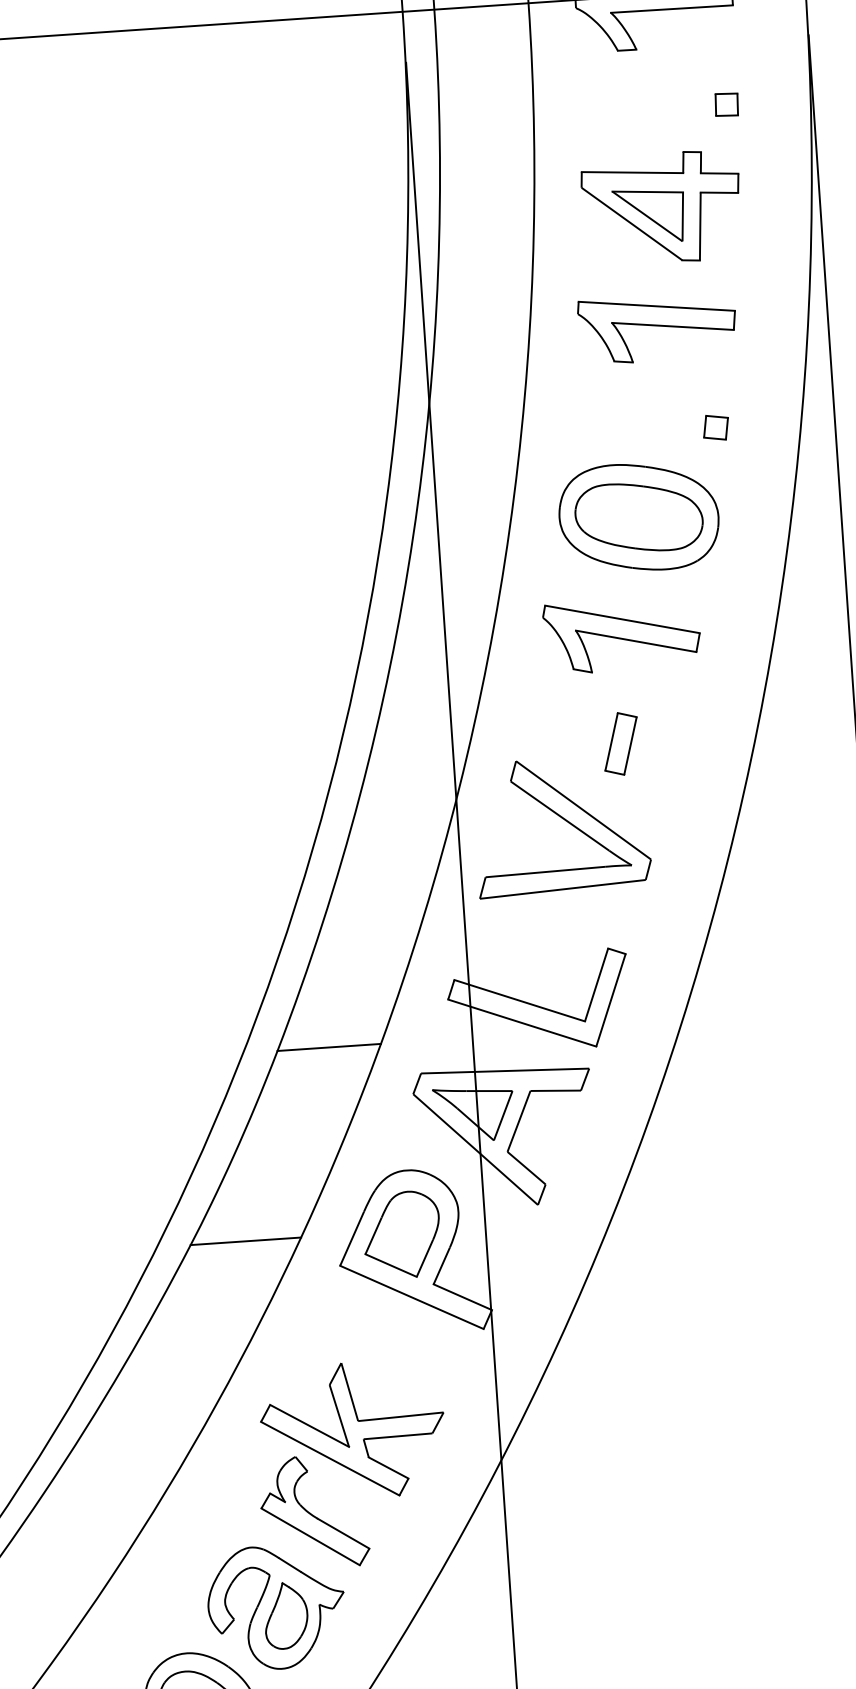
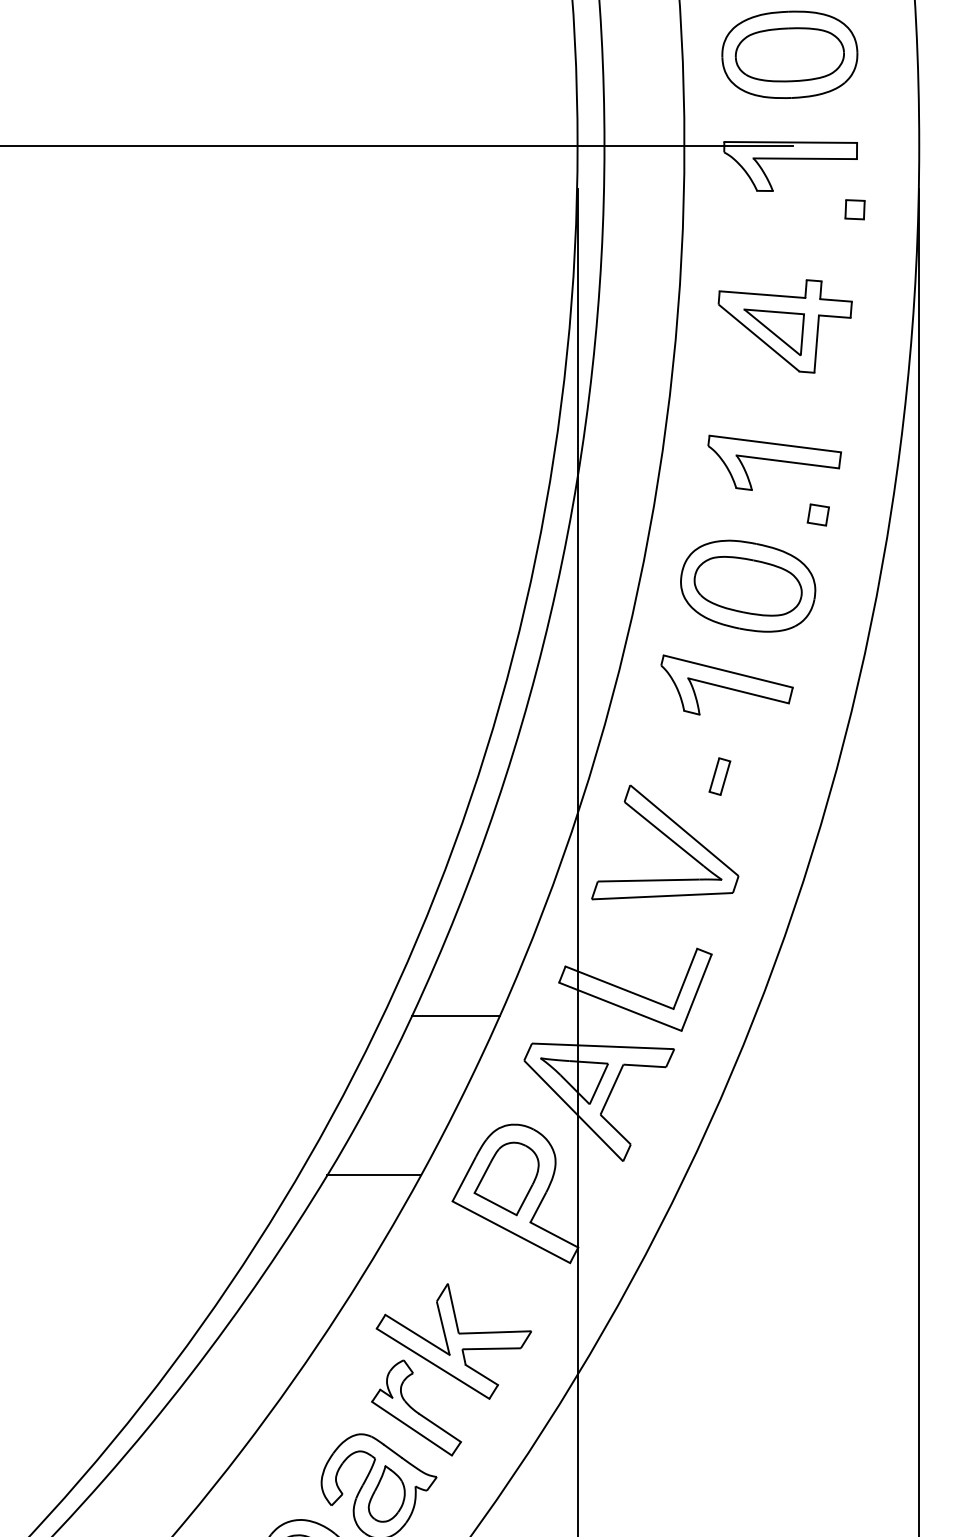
part: (726, 104) -> (854, 209), moved
part: (657, 328) -> (774, 462), moved
part: (620, 743) -> (719, 776), size x0.7

